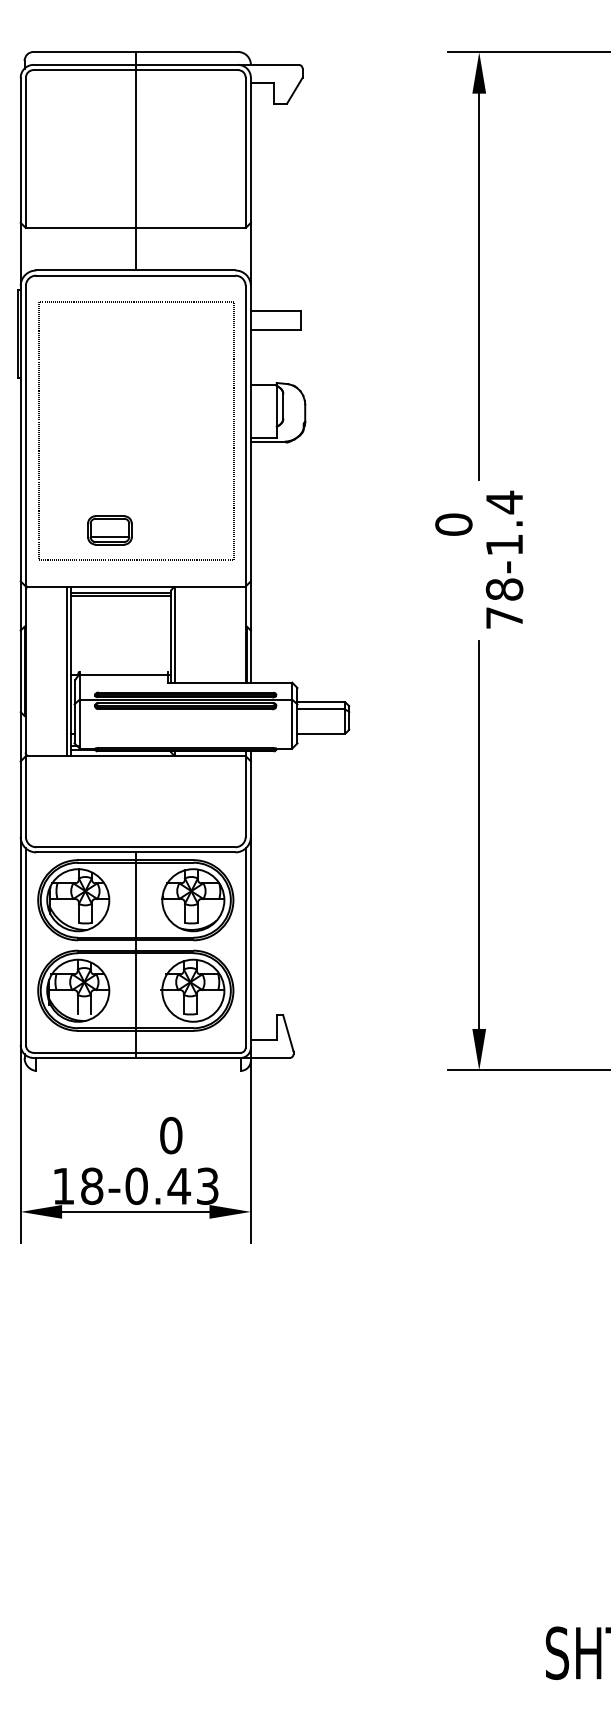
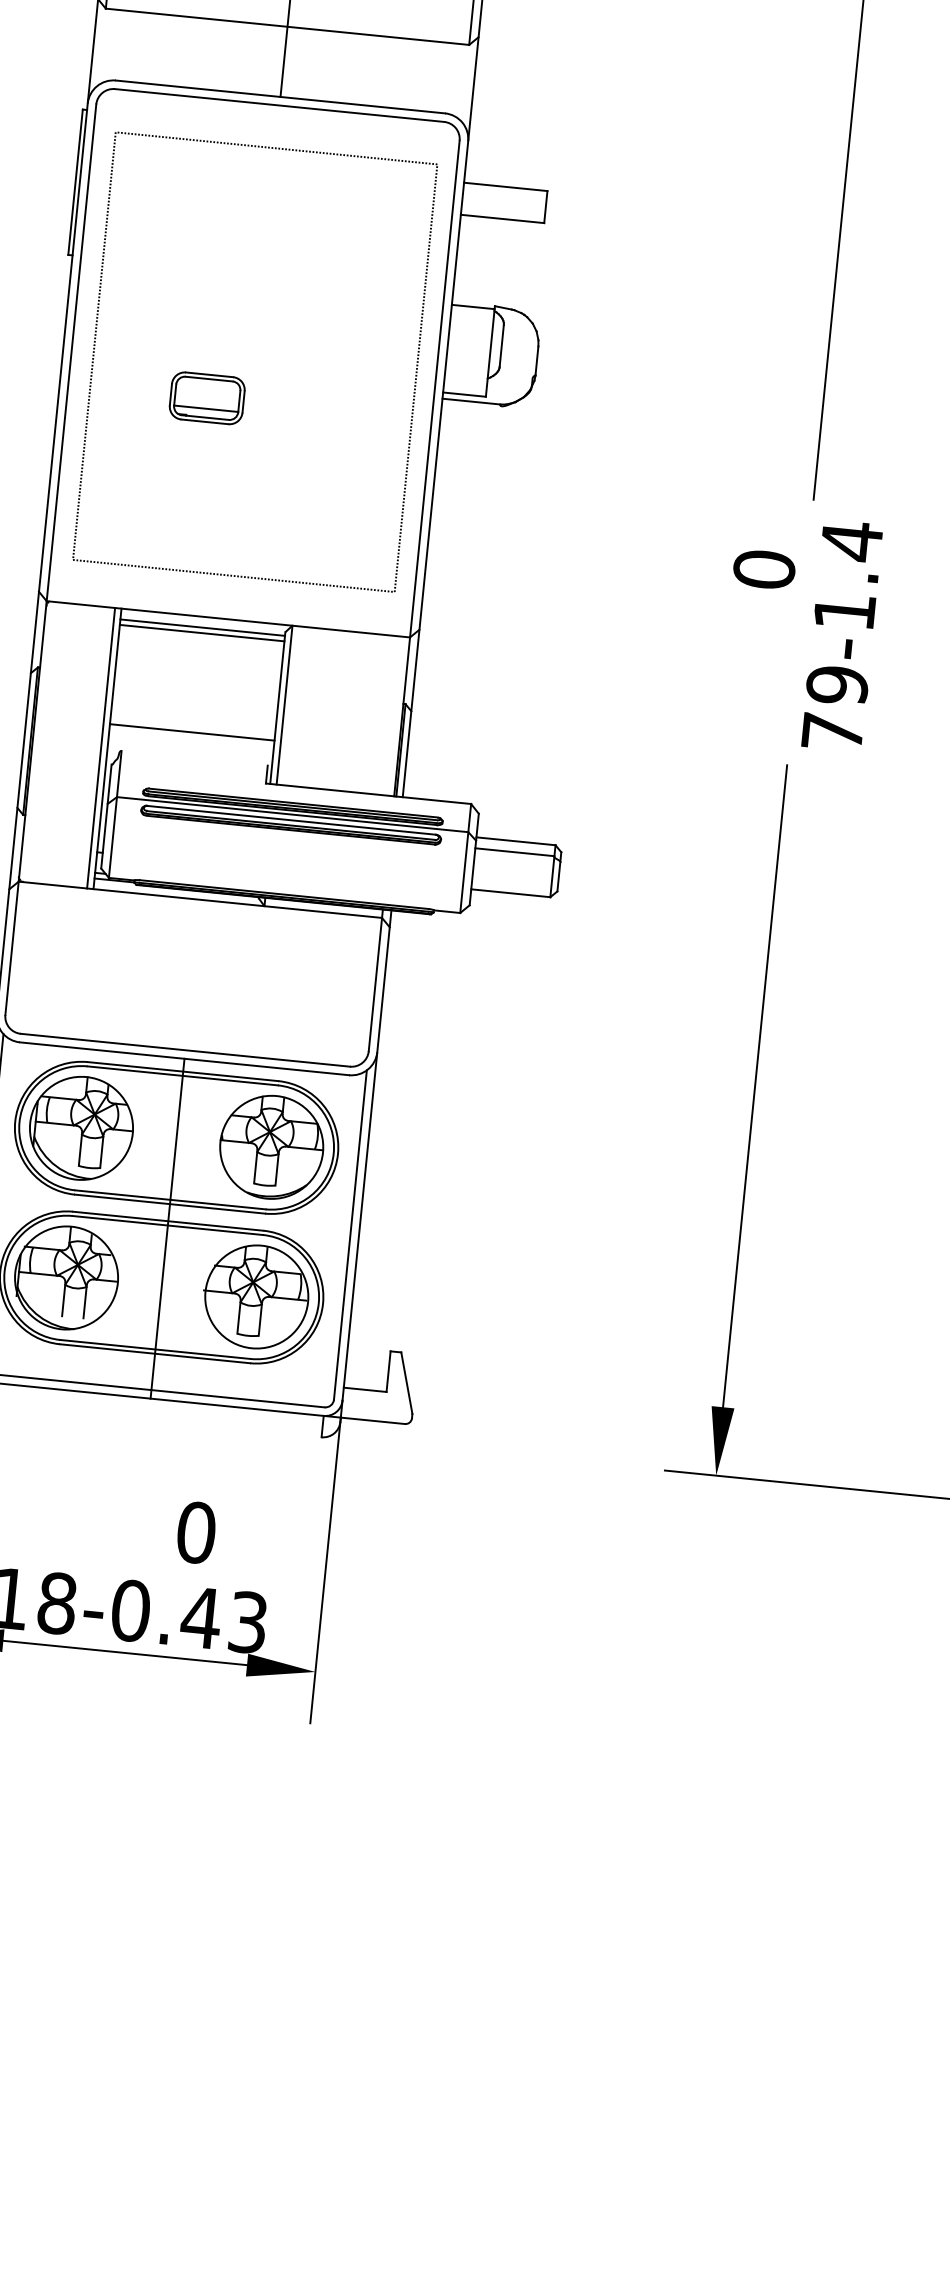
part: (109, 530) -> (206, 398), moved
text: (504, 589) -> (837, 685), 78 -> 79
line: (120, 675) -> (191, 732), moved

